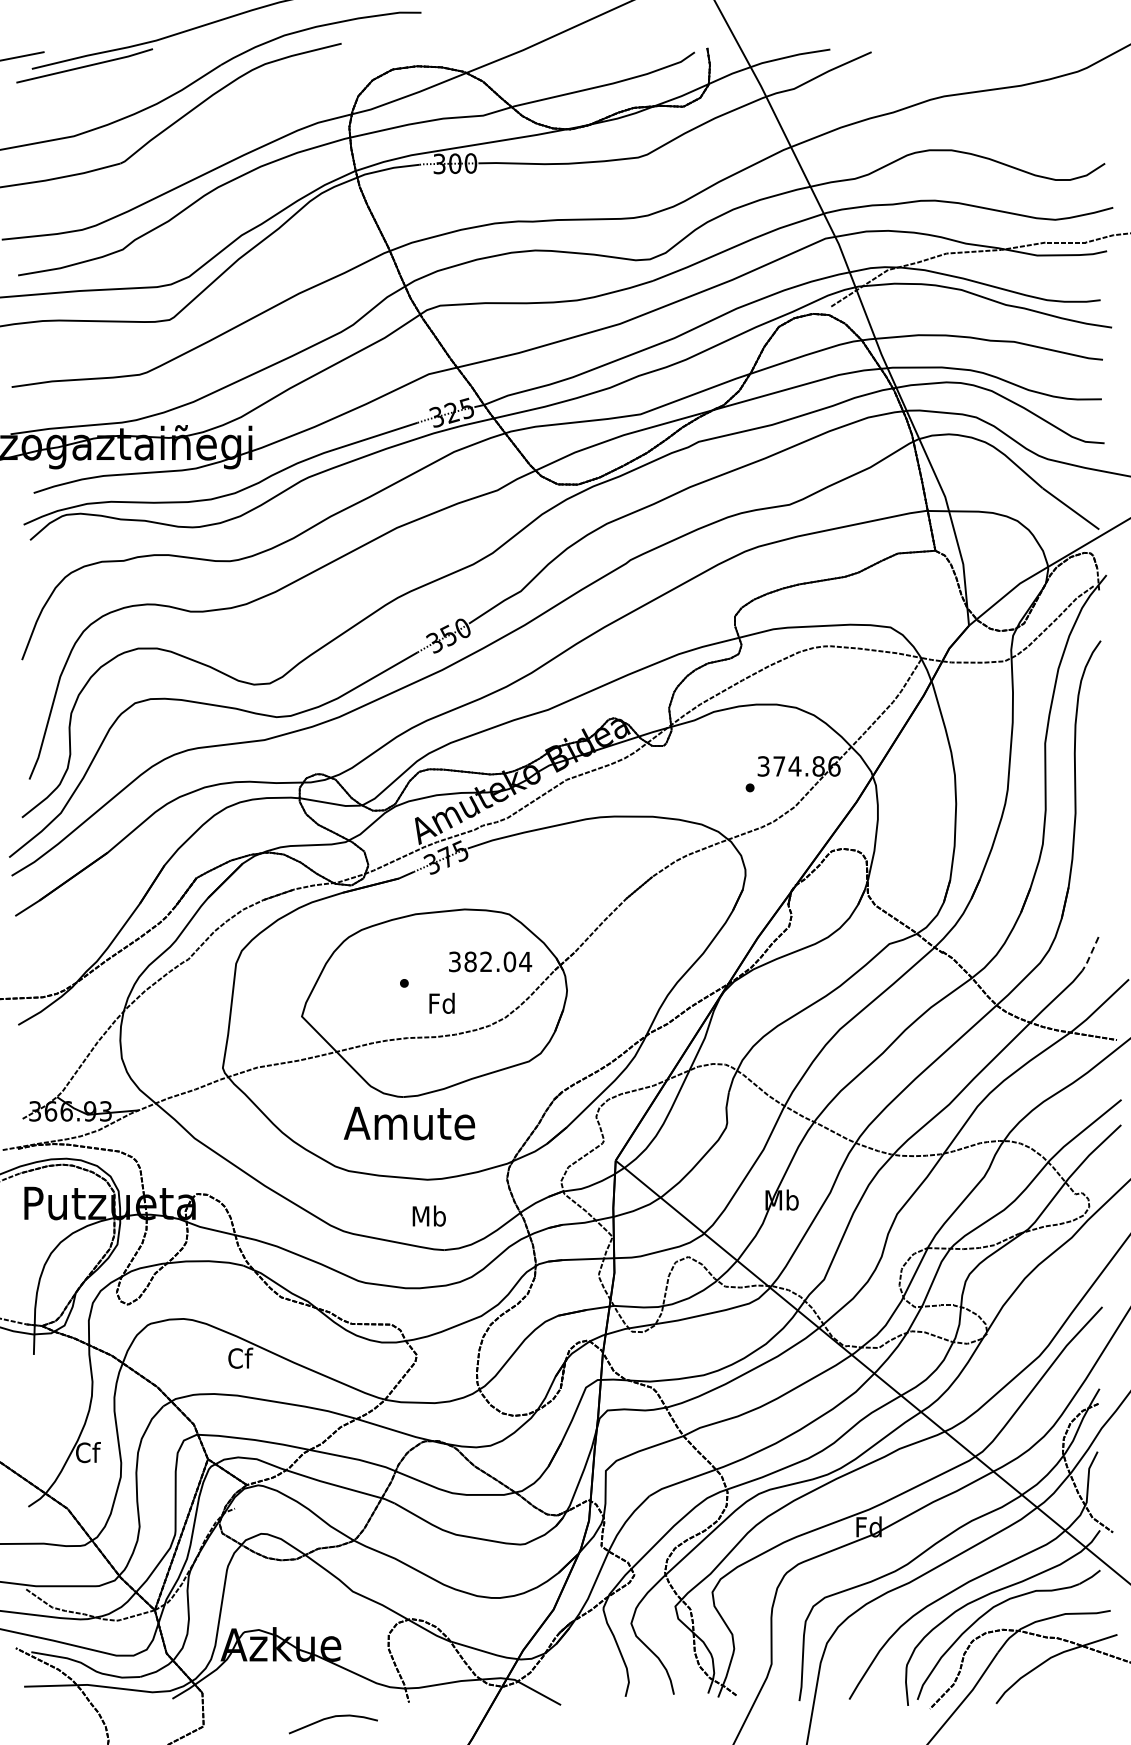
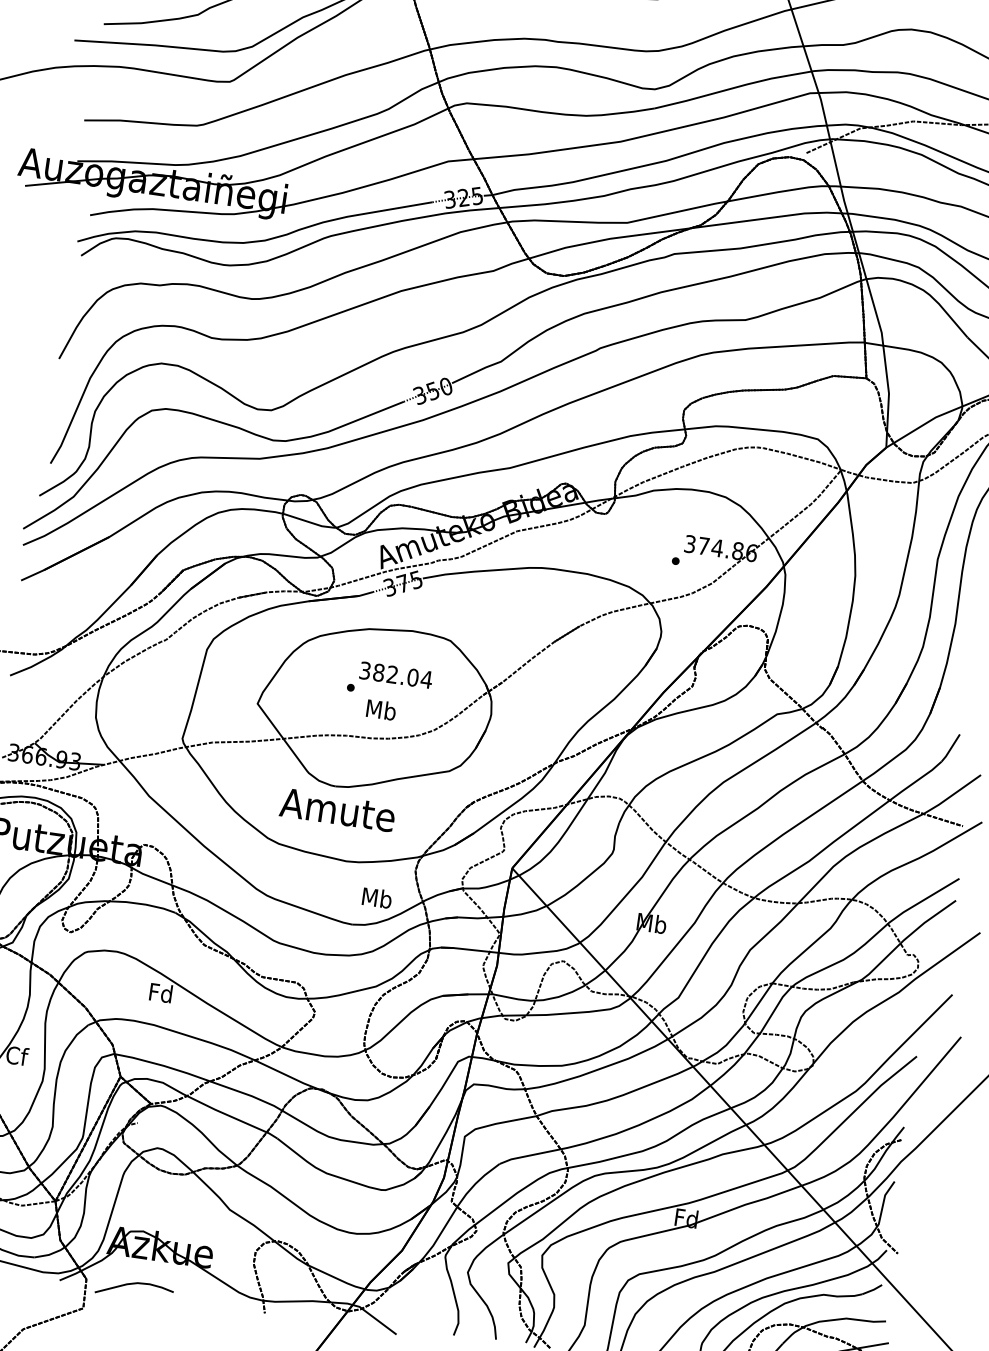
line: (1090, 955) -> (950, 749), dashed -> solid
text: (490, 961) -> (396, 674), moved
text: (442, 1002) -> (381, 709), Fd -> Mb
text: (428, 1215) -> (376, 897), moved
text: (240, 1357) -> (161, 992), Cf -> Fd
curve: (331, 1718) -> (133, 1284), moved

